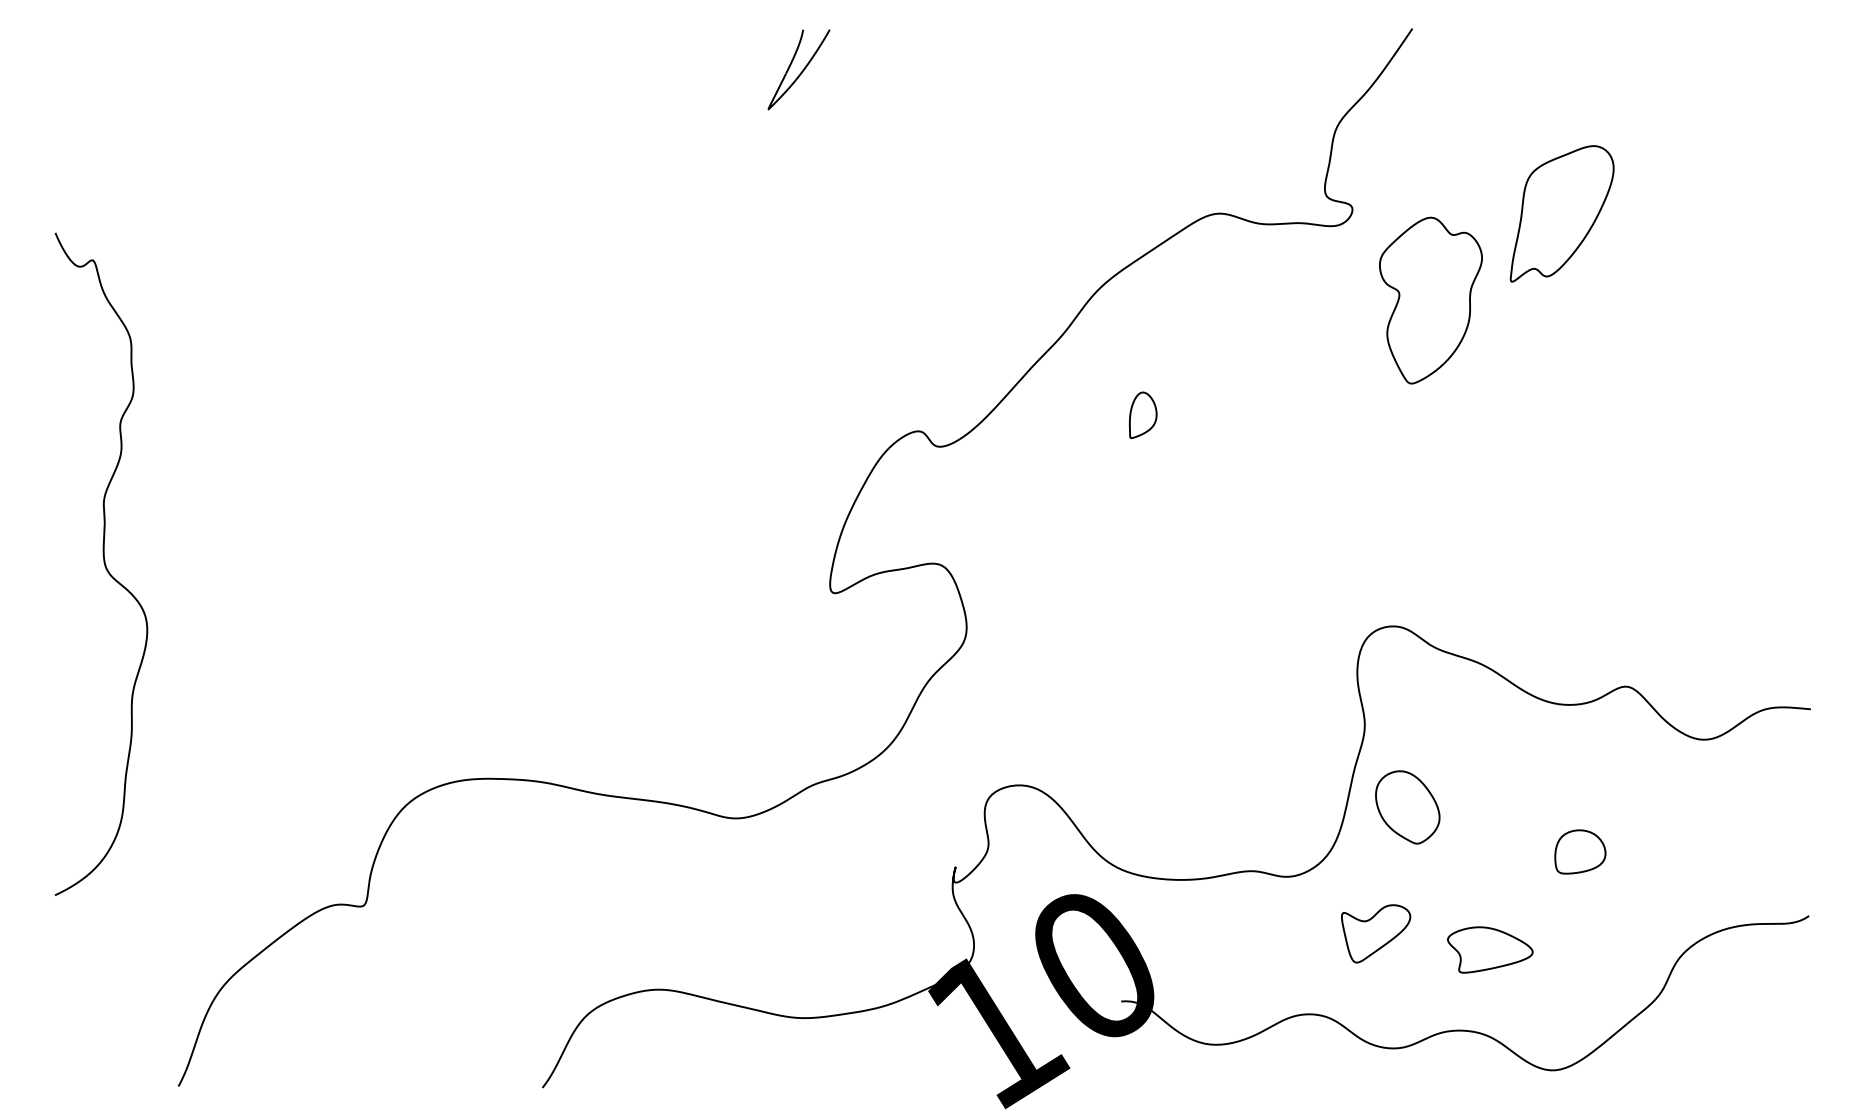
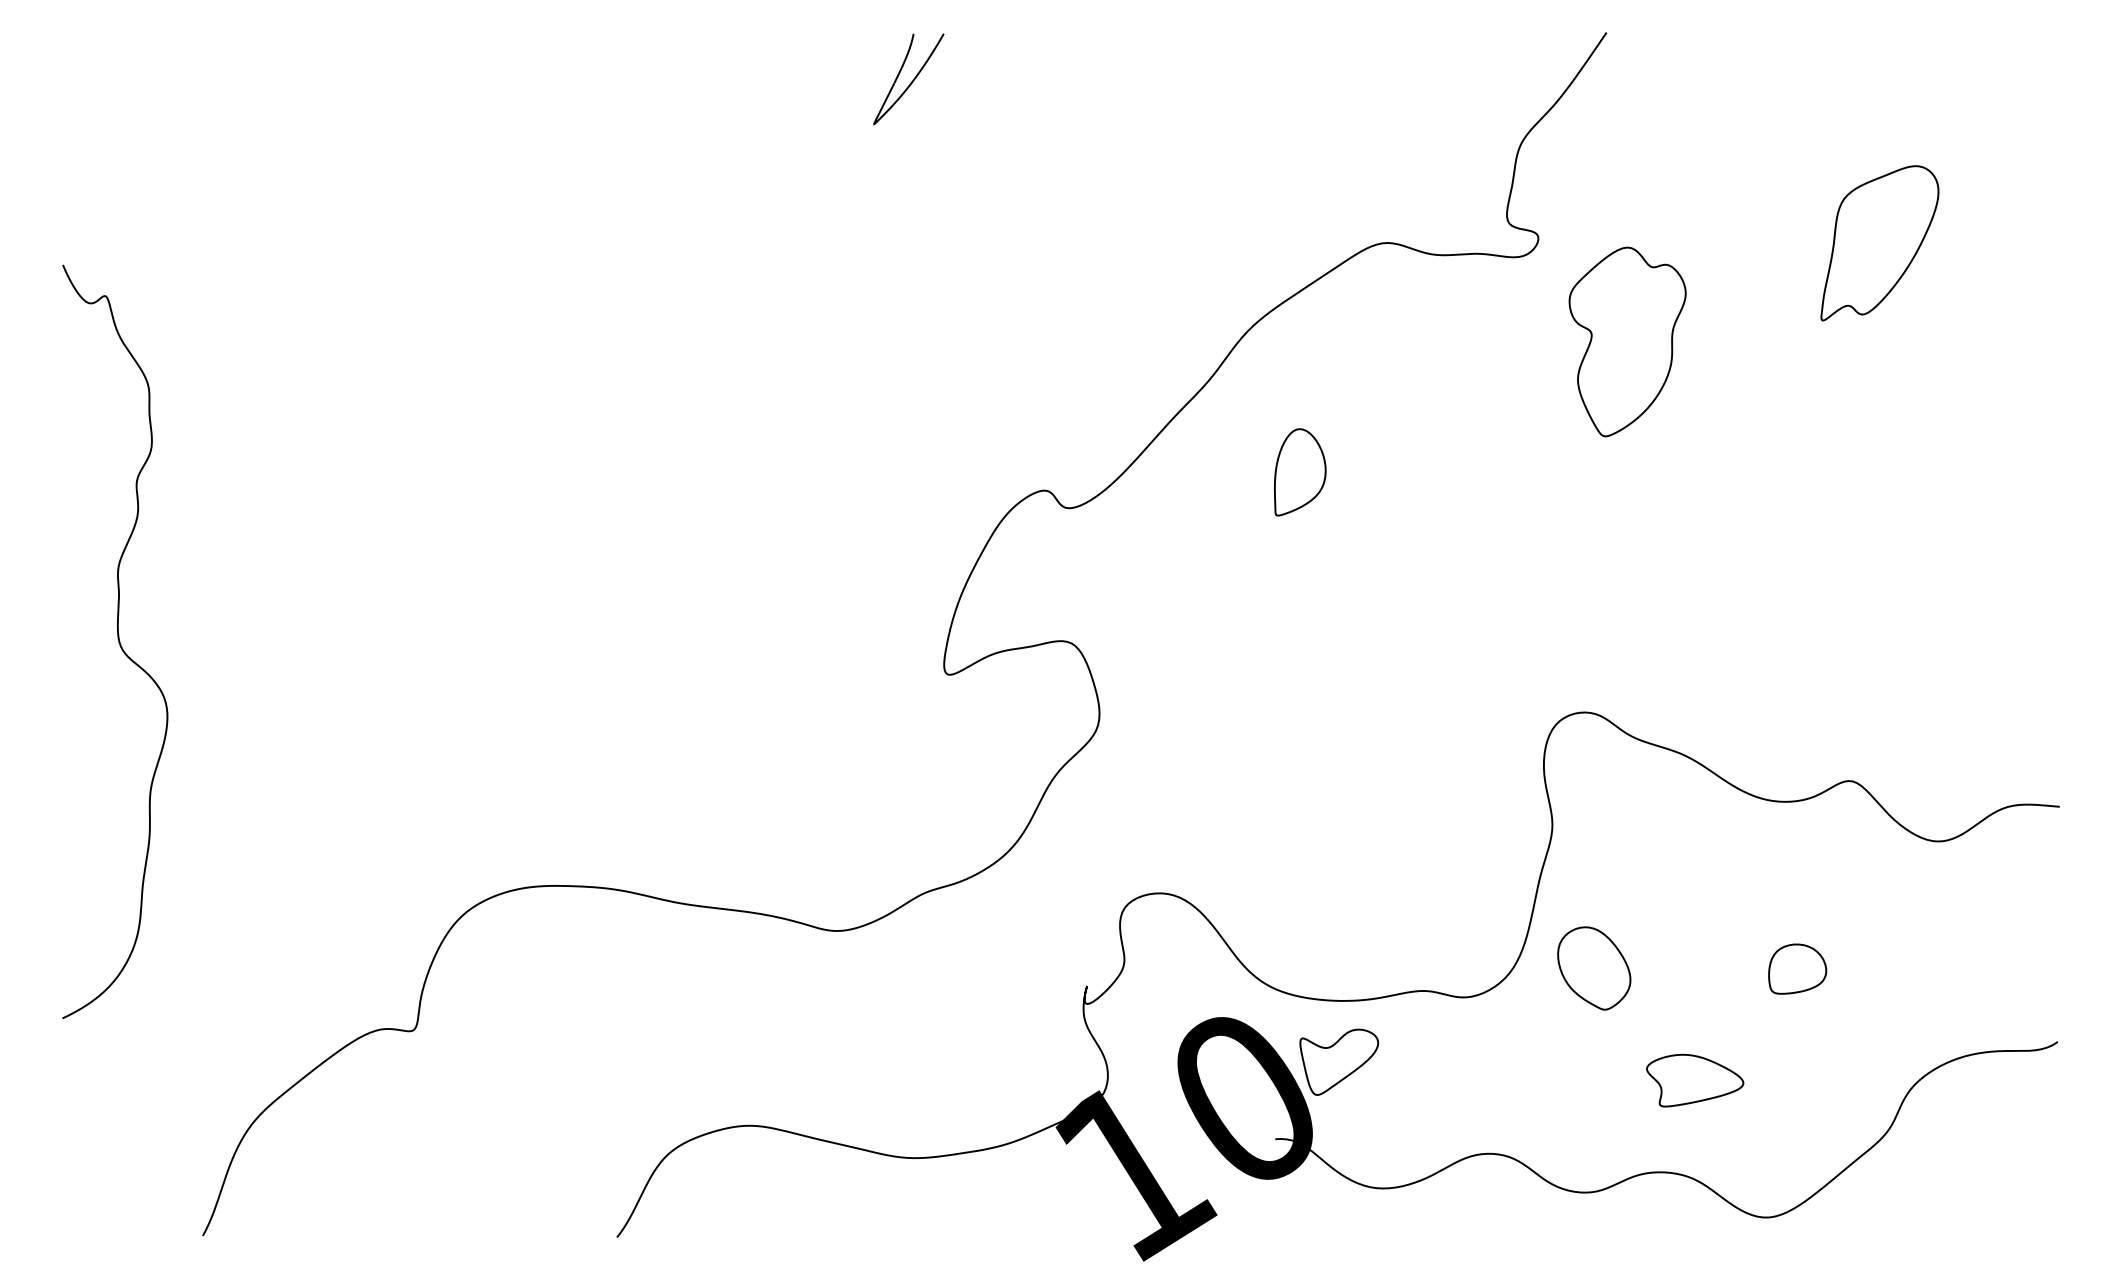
part: (1561, 214) -> (1879, 243), moved
part: (1143, 415) -> (1300, 472), size x1.67
part: (1407, 807) -> (1594, 968), moved
part: (1375, 933) -> (1338, 1061), moved

